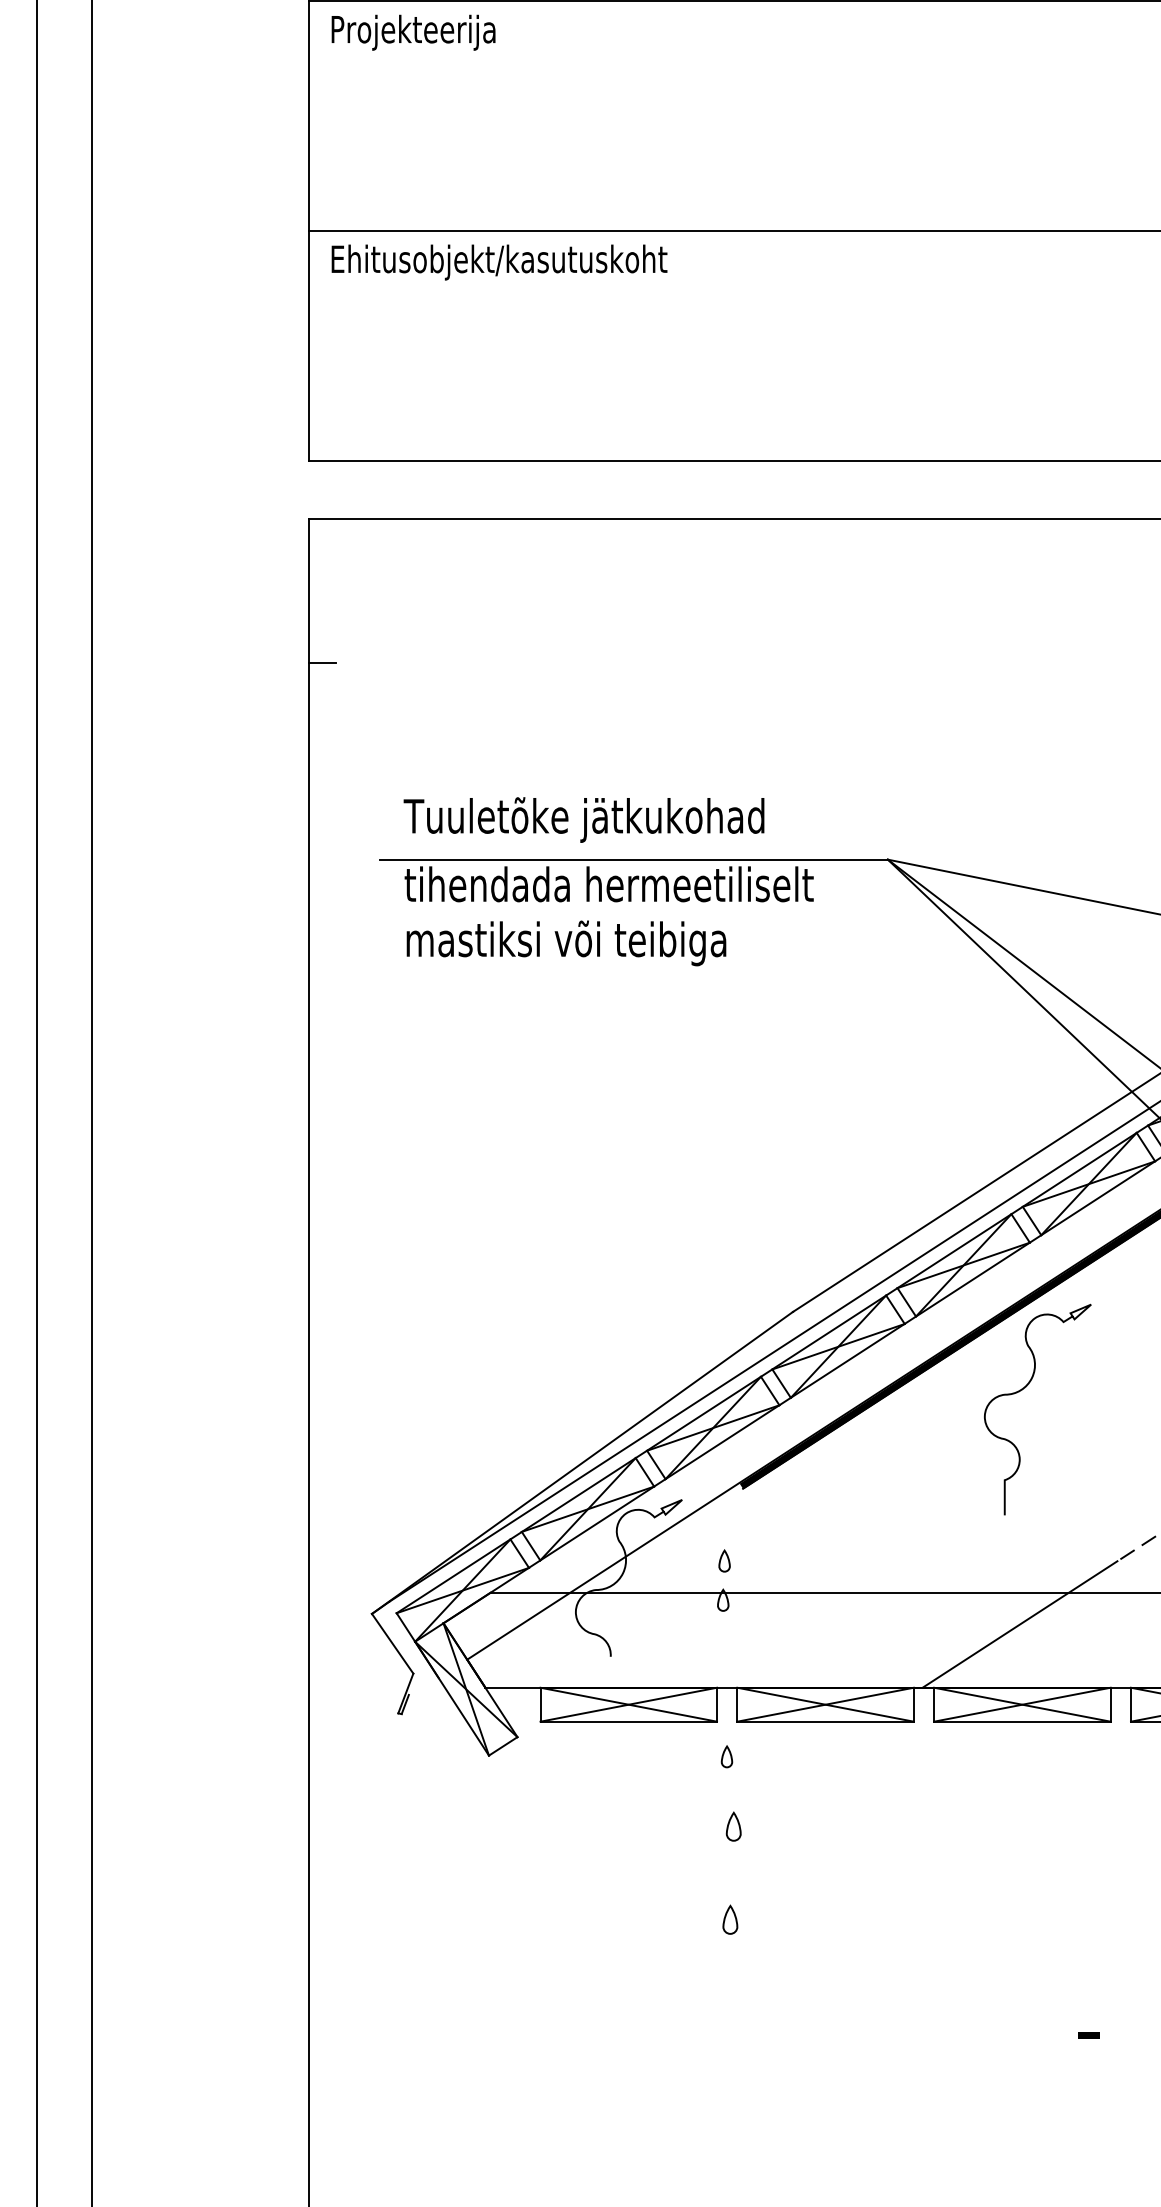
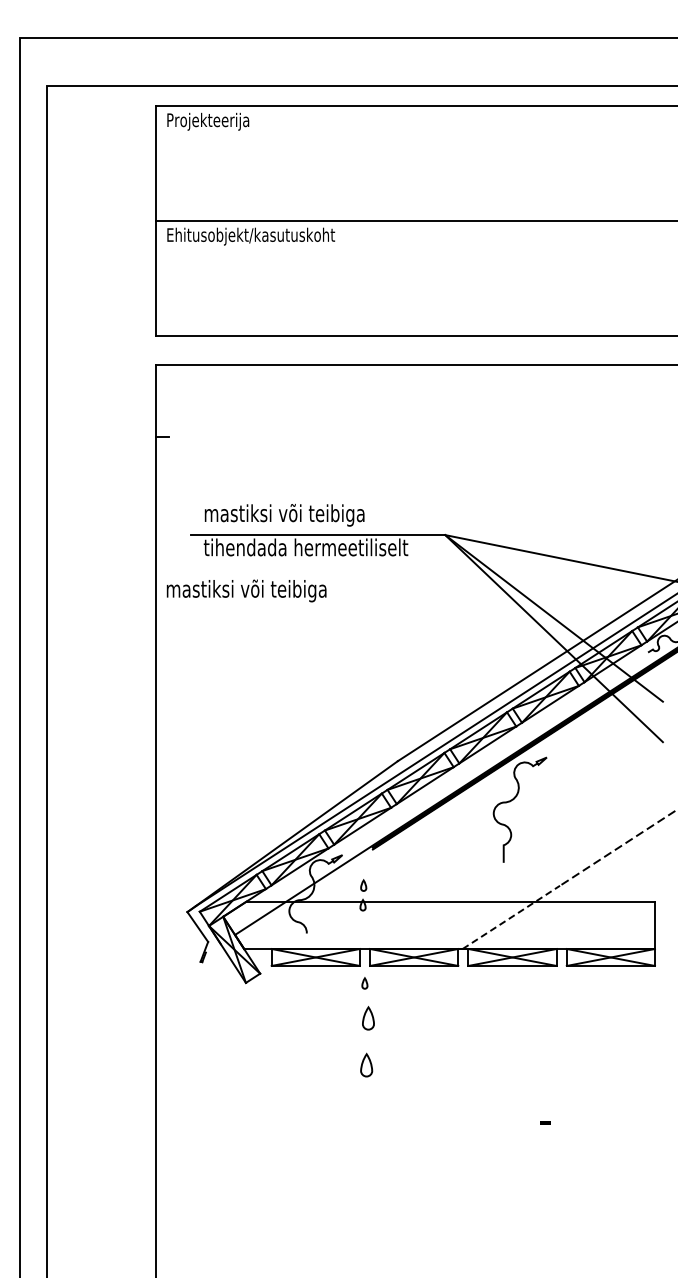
text: (584, 818) -> (293, 514), Tuuletõke jätkukohad -> mastiksi või teibiga
text: (566, 942) -> (246, 590), moved
line: (1020, 1624) -> (511, 917), solid -> dashed
part: (732, 1826) -> (367, 1018), size x1.6
part: (730, 1918) -> (366, 1064), size x1.6

